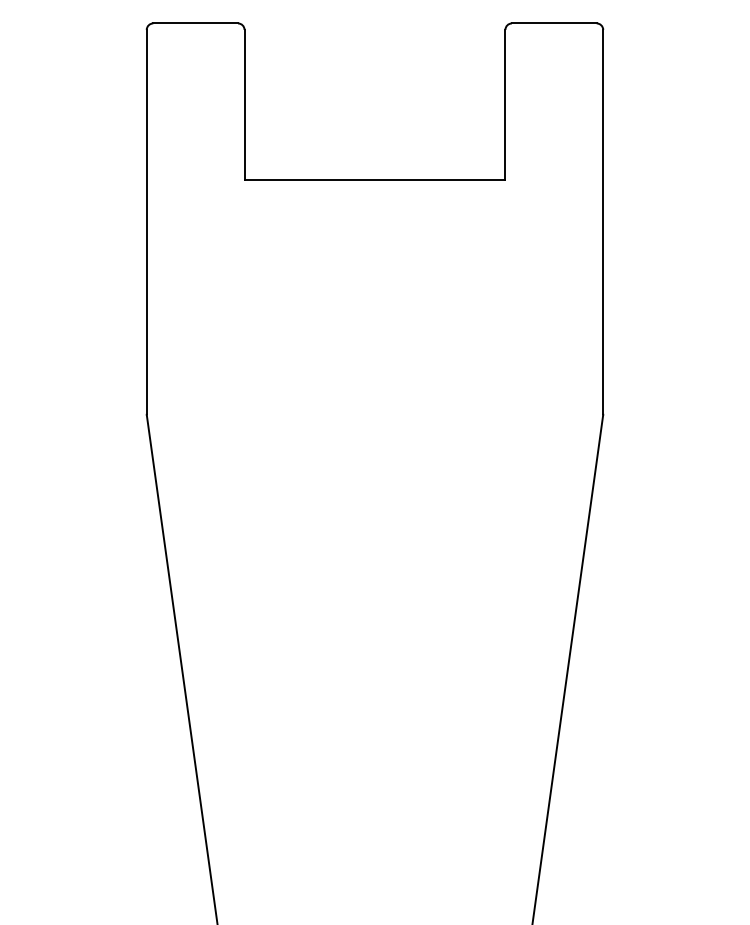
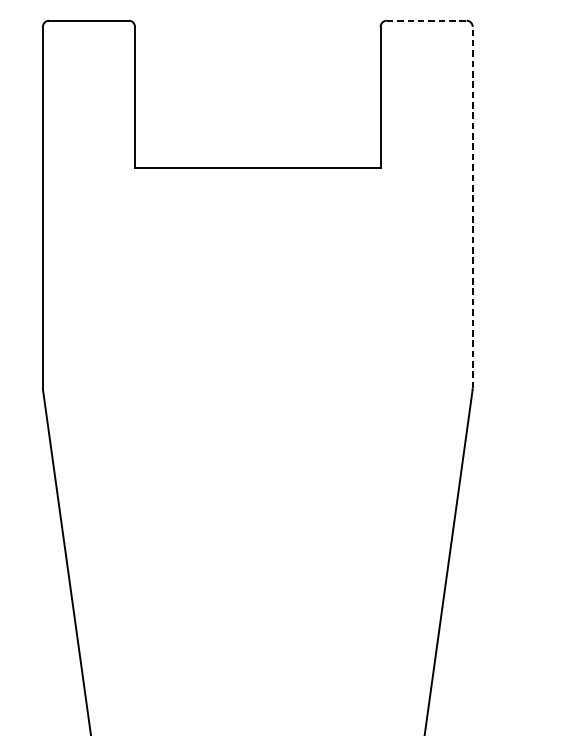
line: (554, 23) -> (426, 20), solid -> dashed
line: (603, 221) -> (472, 207), solid -> dashed

